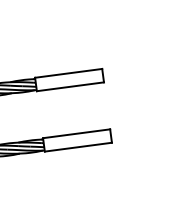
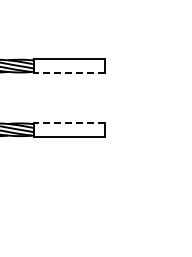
line: (70, 87) -> (69, 73), solid -> dashed
line: (76, 133) -> (69, 122), solid -> dashed

